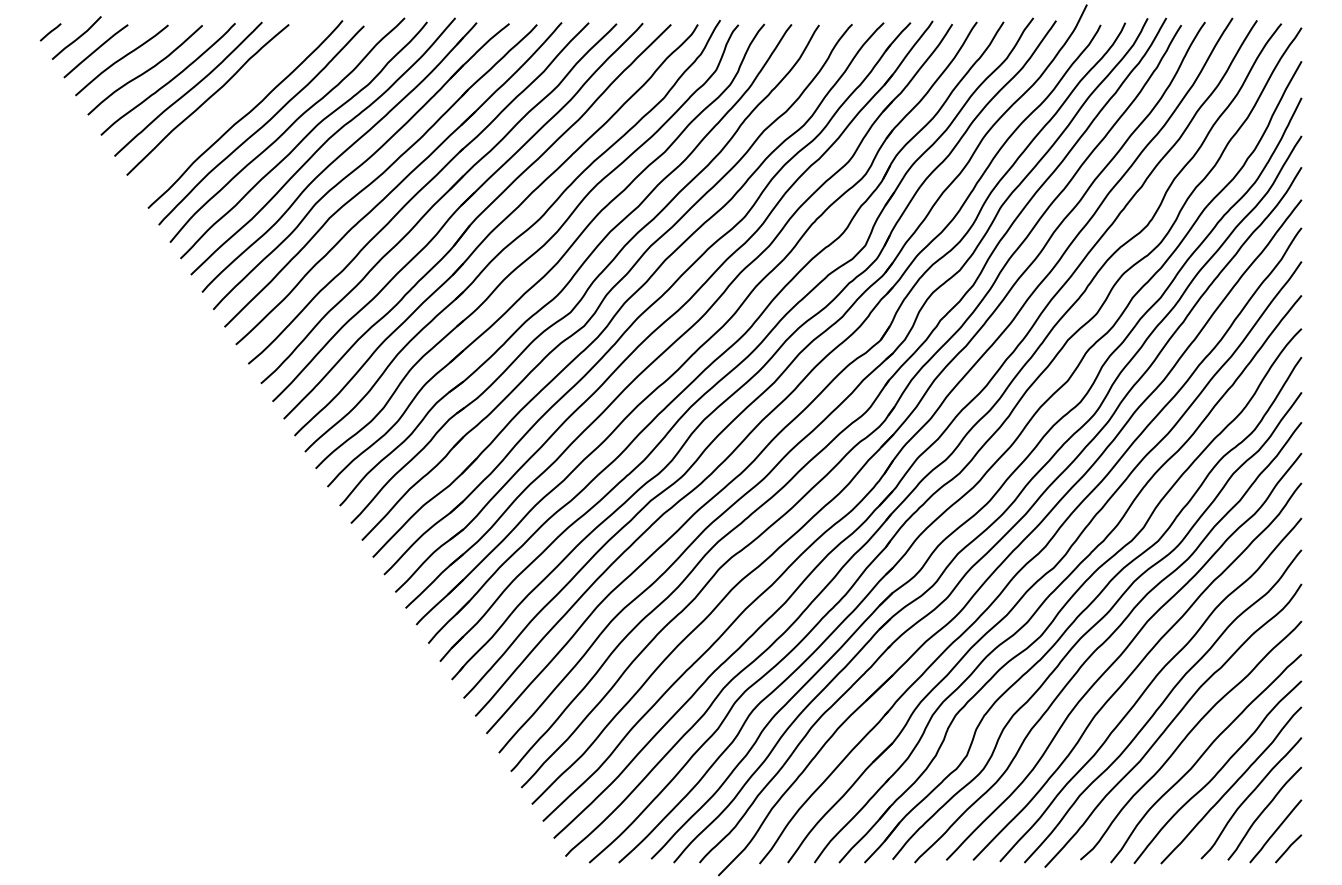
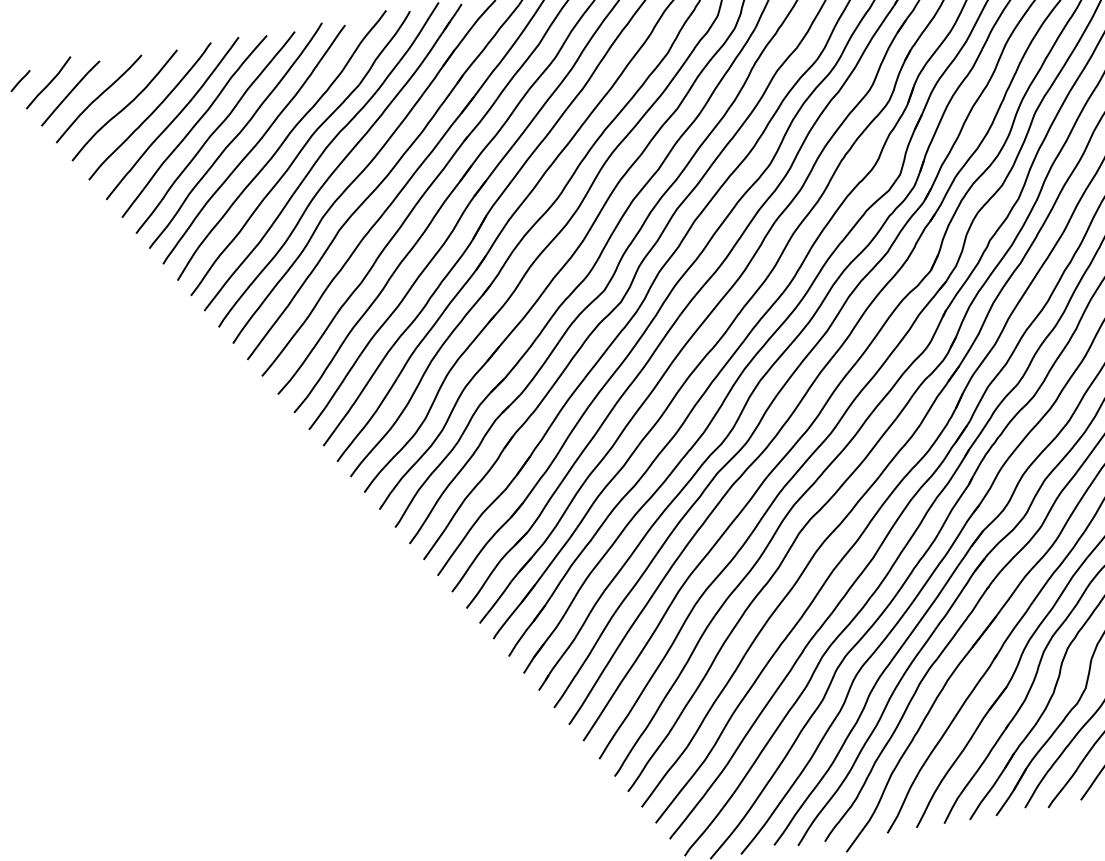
curve: (226, 108) -> (215, 132), added

